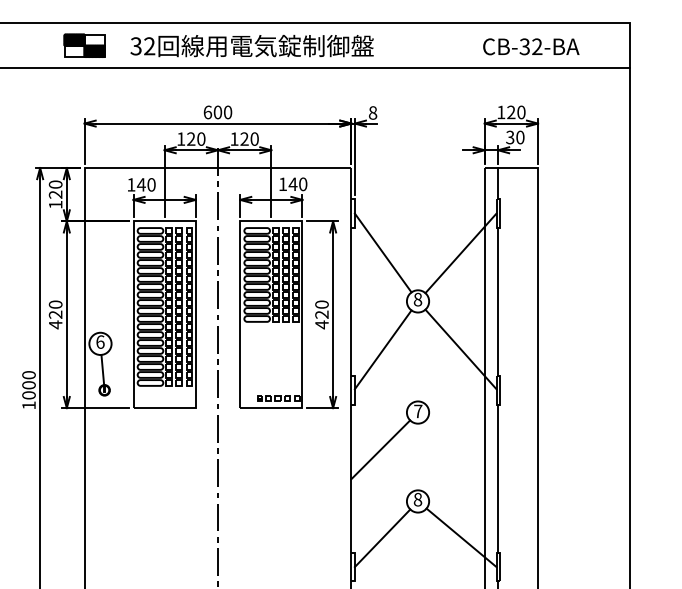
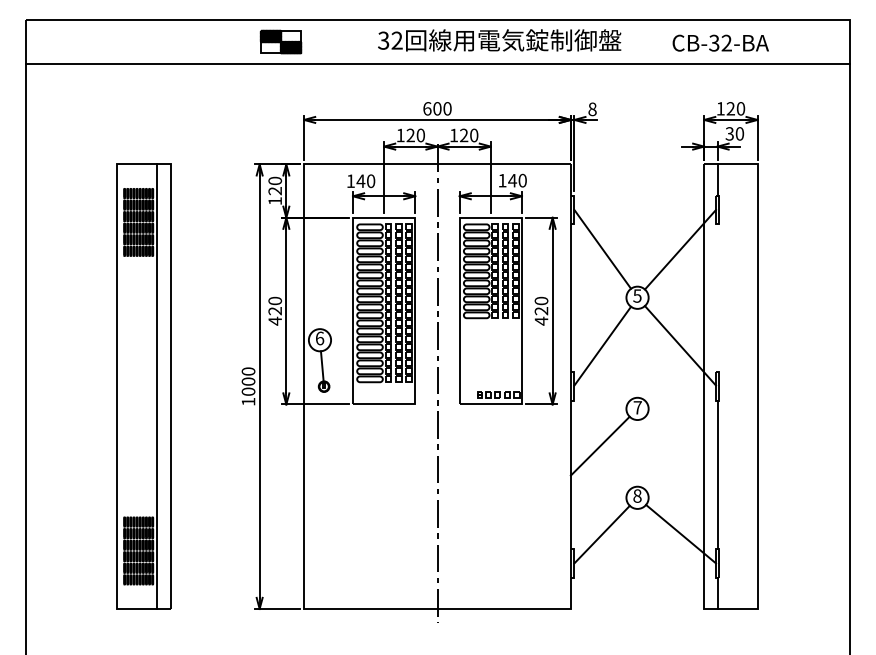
part: (83, 45) -> (280, 41), moved
text: (251, 46) -> (499, 40), moved
text: (530, 46) -> (720, 42), moved
text: (417, 299) -> (637, 295), 8 -> 5
line: (497, 302) -> (717, 298), removed

